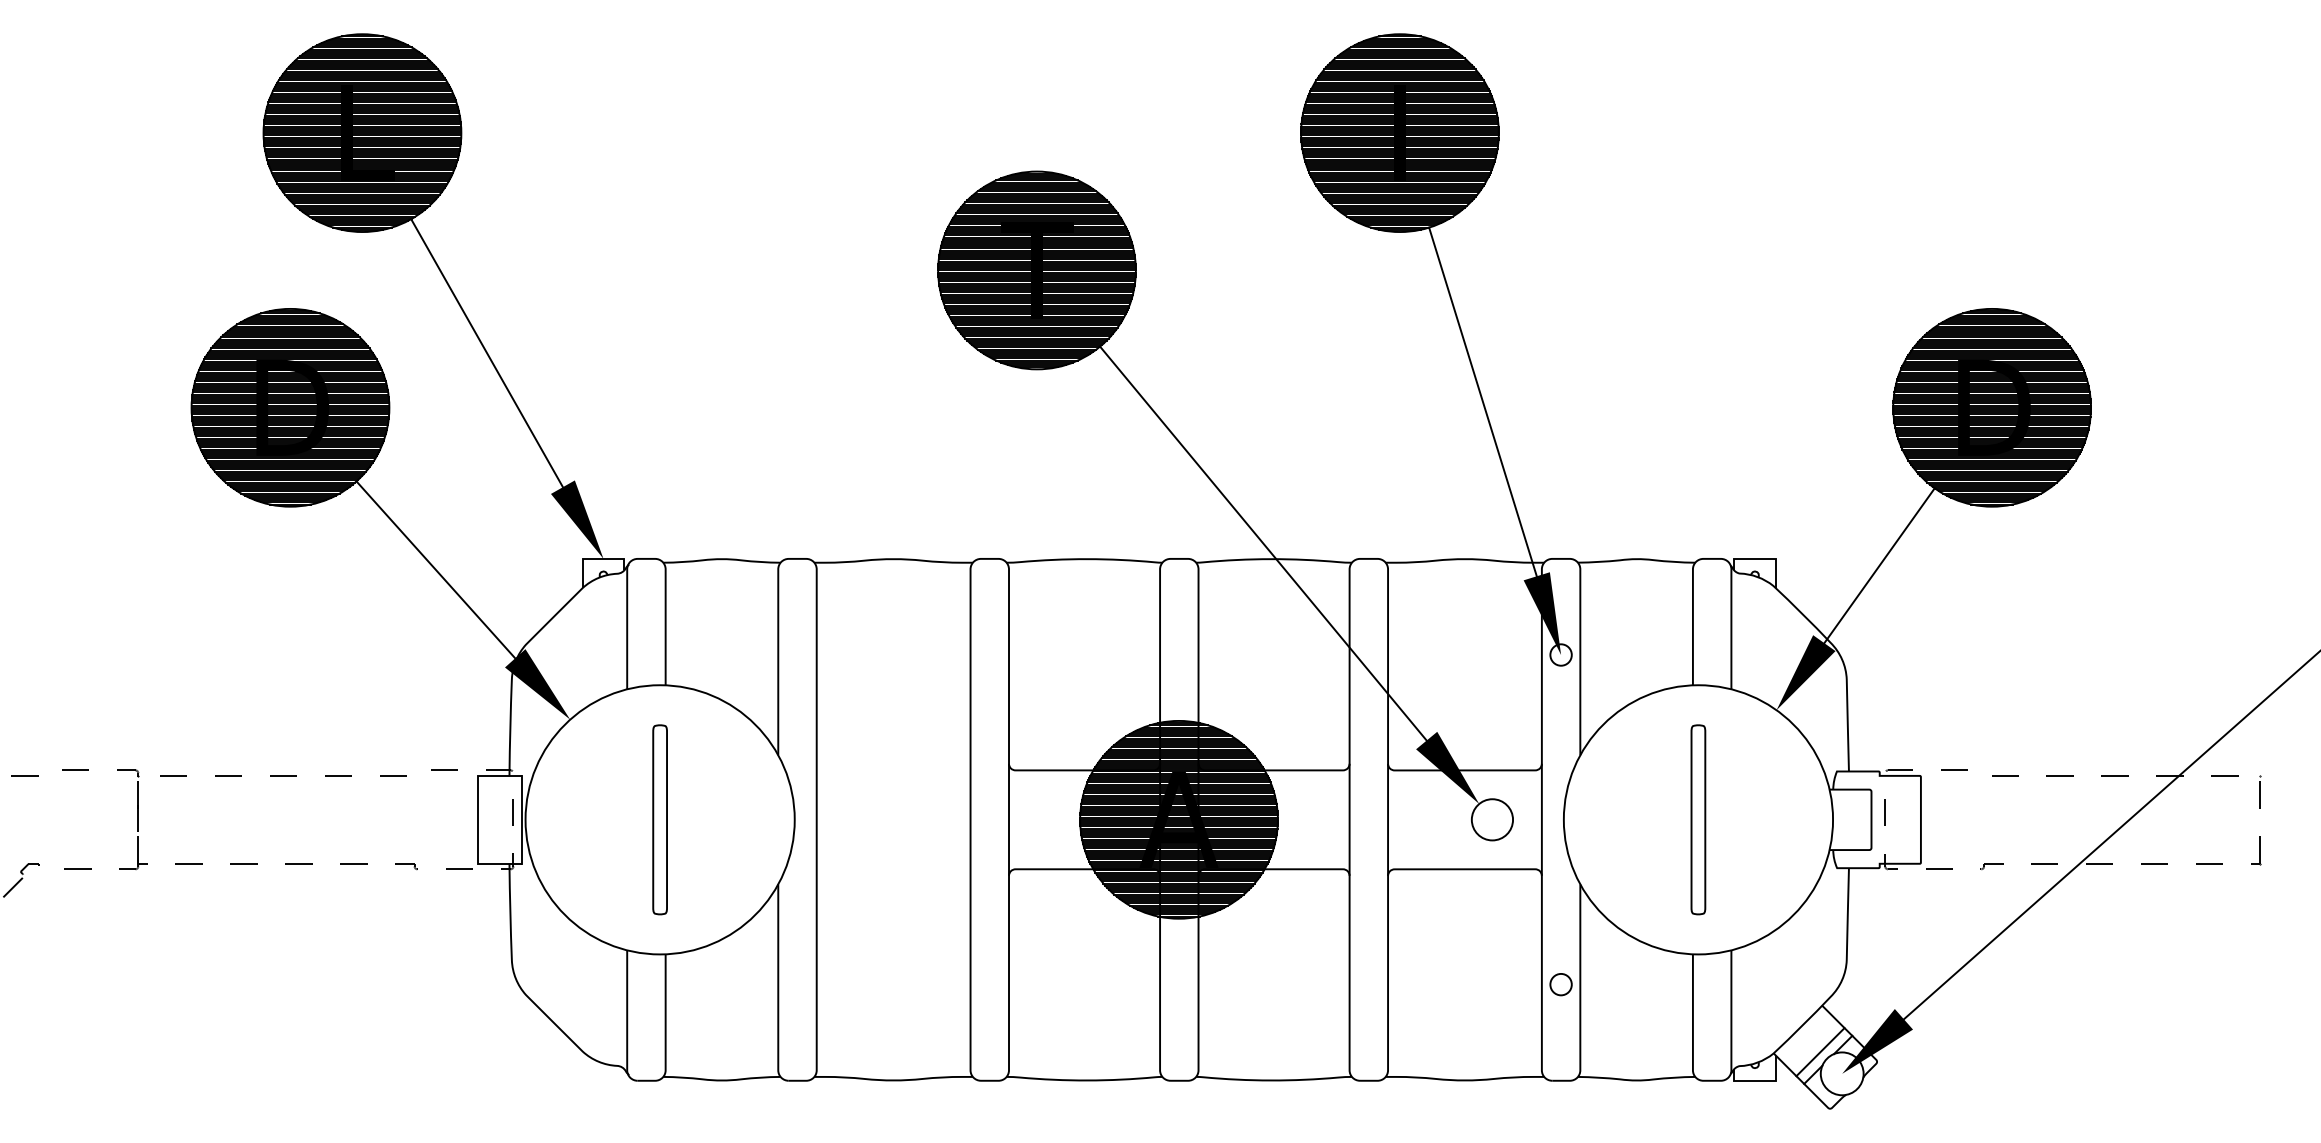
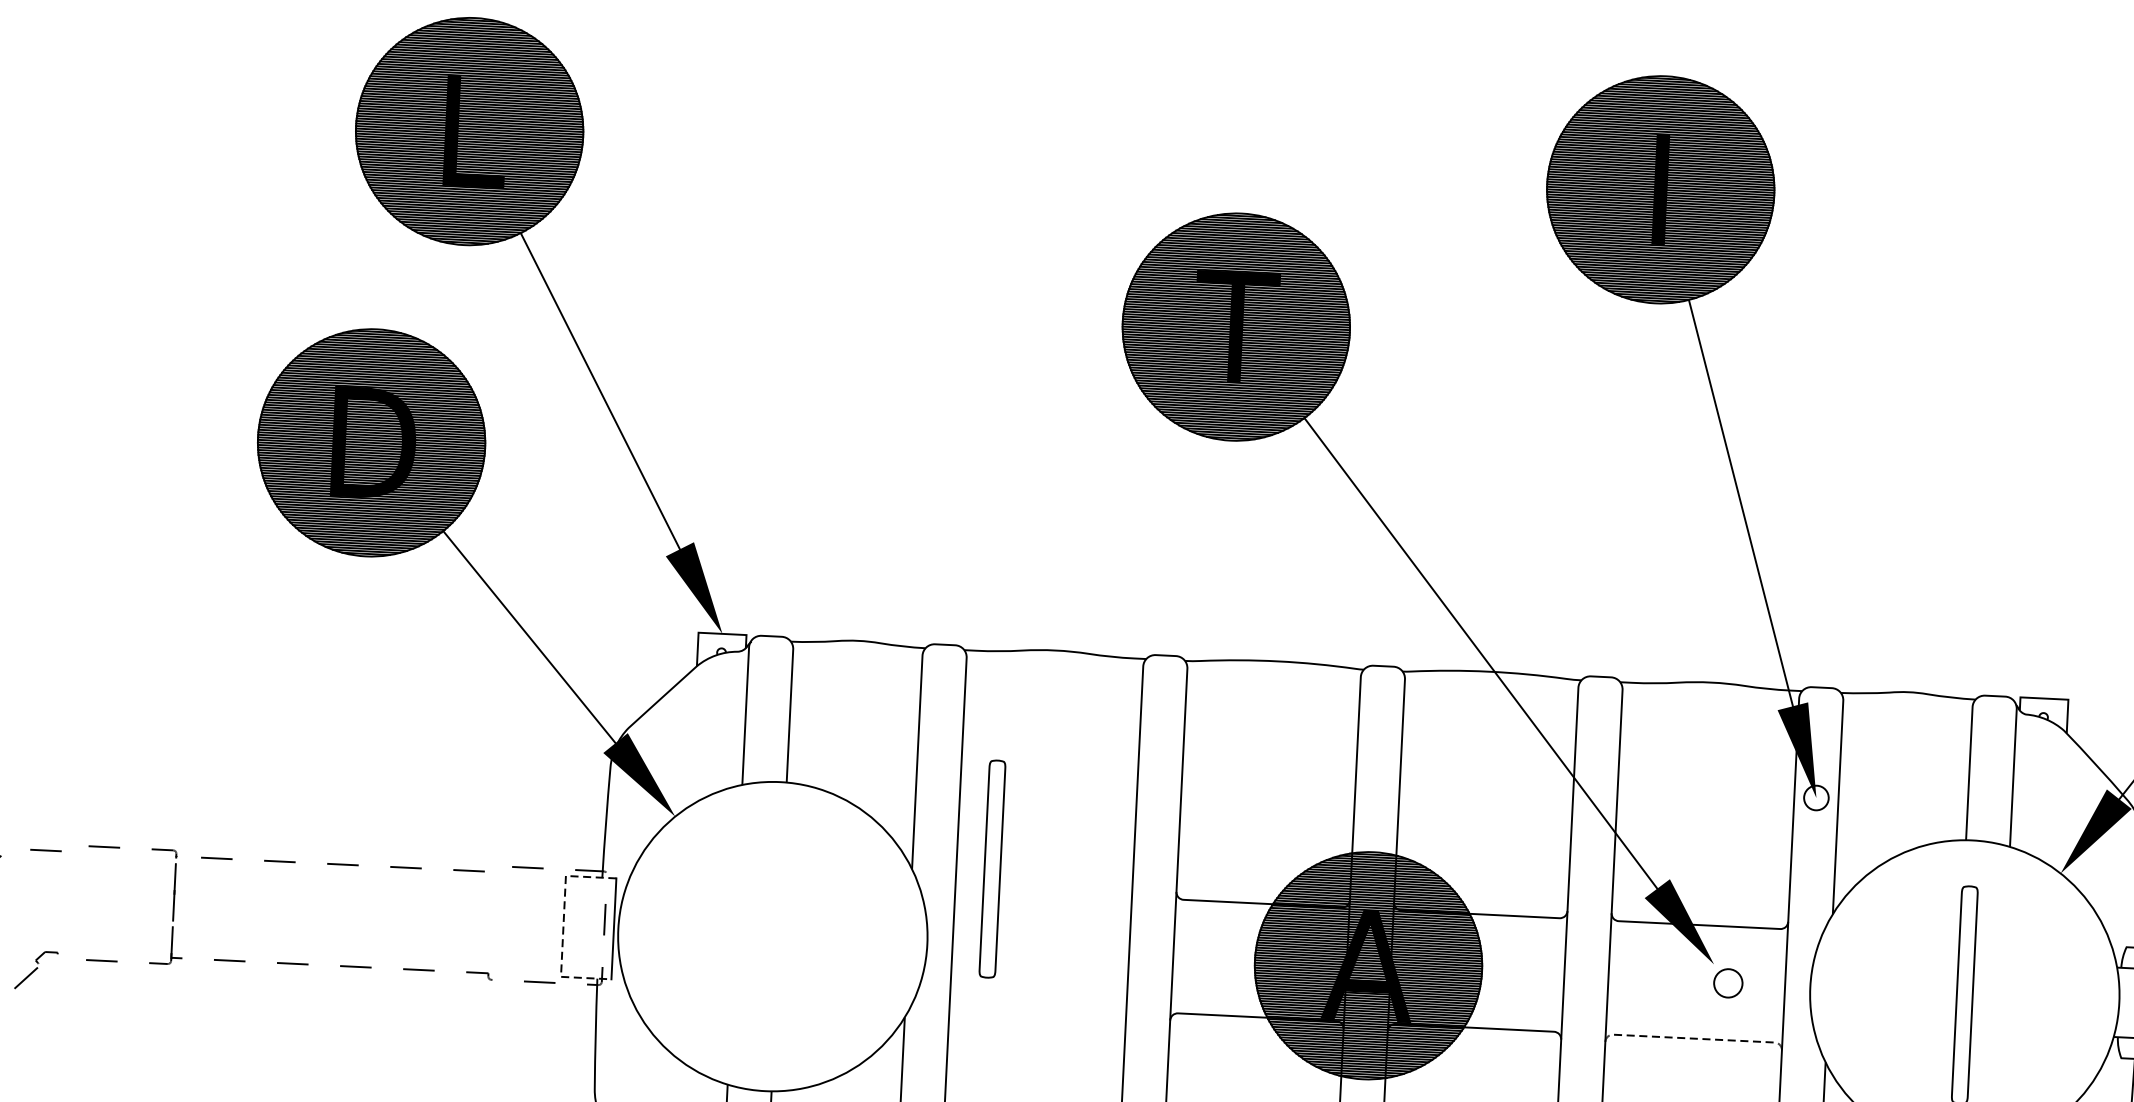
line: (477, 819) -> (563, 926), solid -> dashed
part: (659, 819) -> (991, 868), moved
circle: (1492, 819) -> (1728, 983), size x0.6
line: (1465, 869) -> (1694, 1038), solid -> dashed

